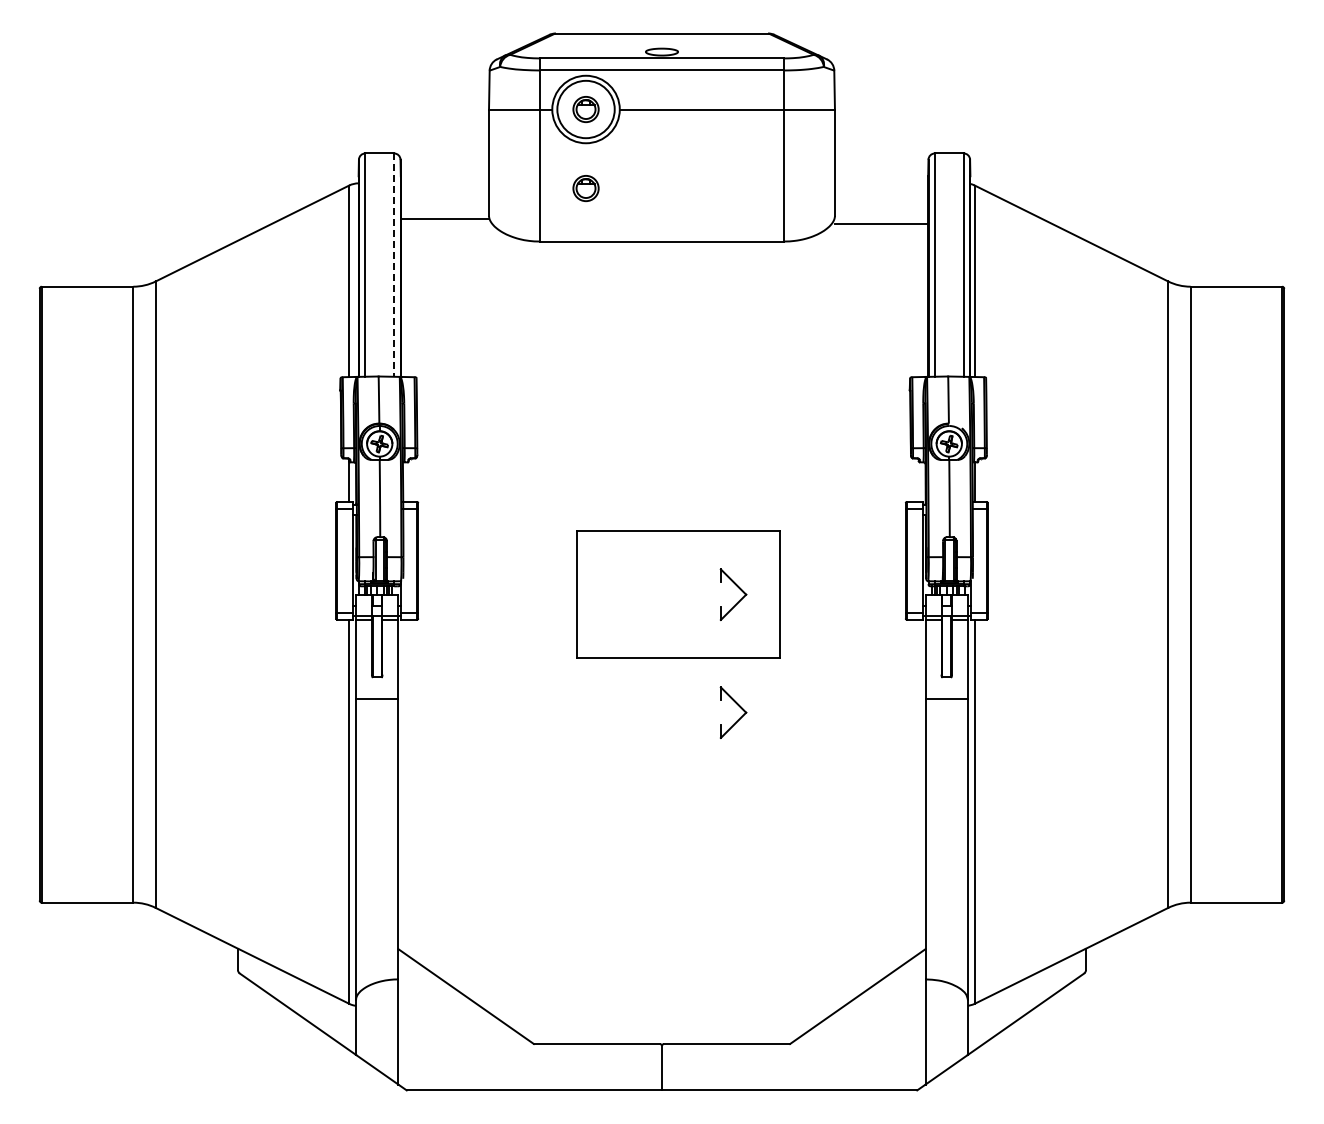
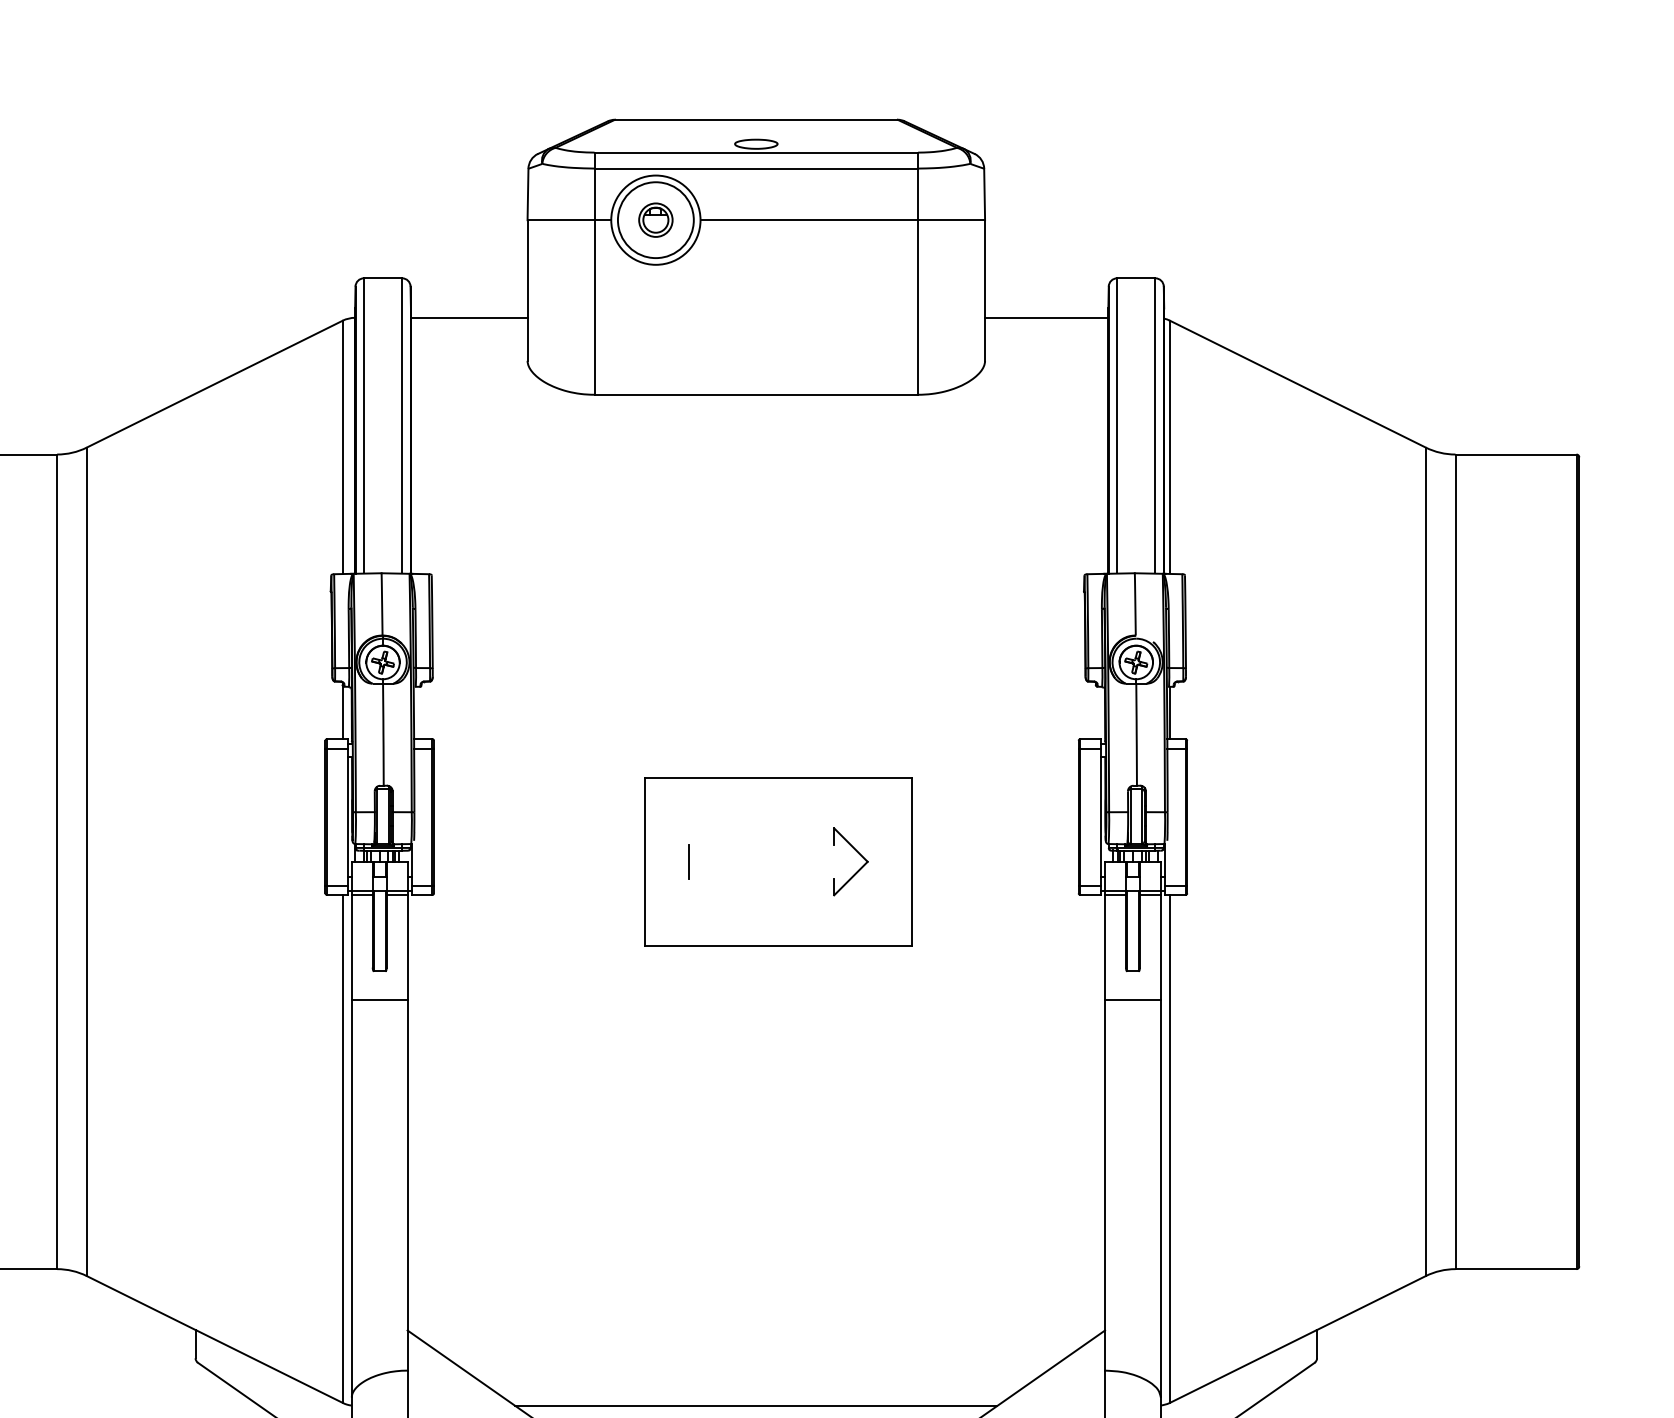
part: (585, 188) -> (655, 324), removed
line: (444, 219) -> (468, 318), moved
line: (881, 224) -> (1046, 318), moved
line: (394, 265) -> (402, 426), dashed -> solid
line: (611, 594) -> (689, 861), added
part: (738, 706) -> (857, 1009), removed
line: (661, 1006) -> (755, 1406), added

